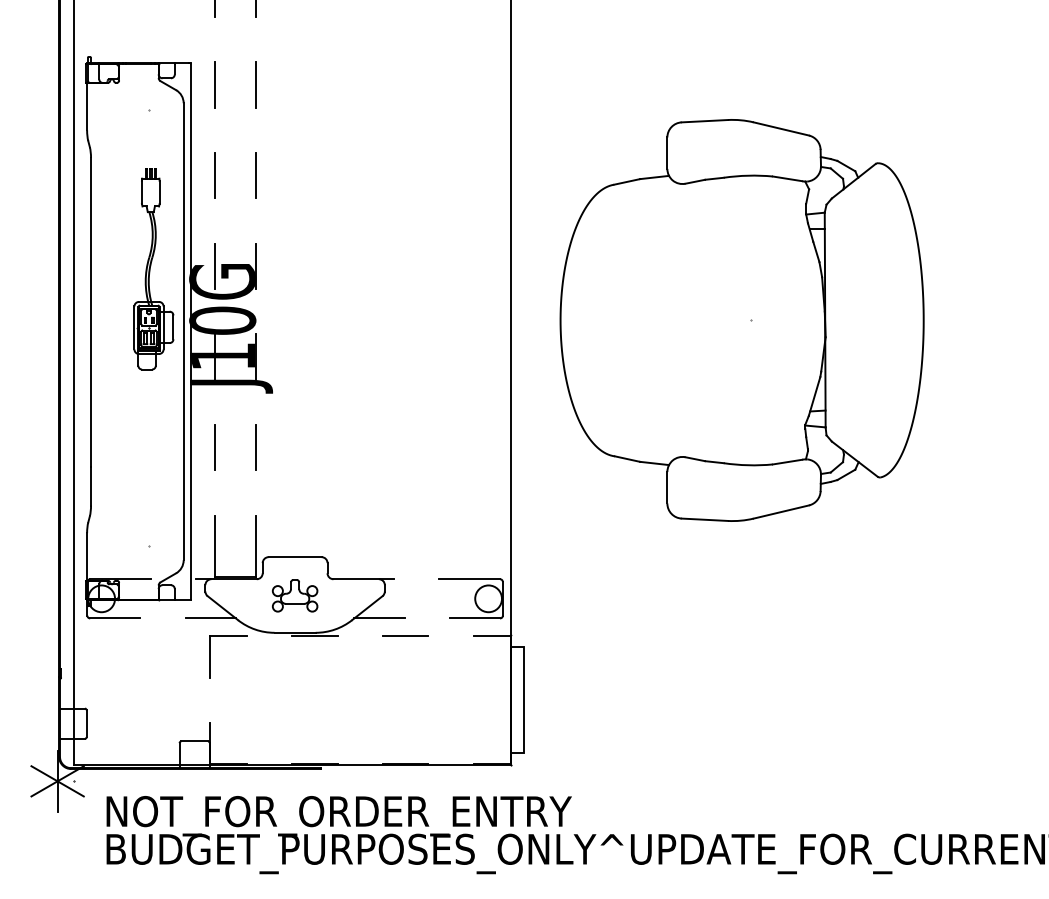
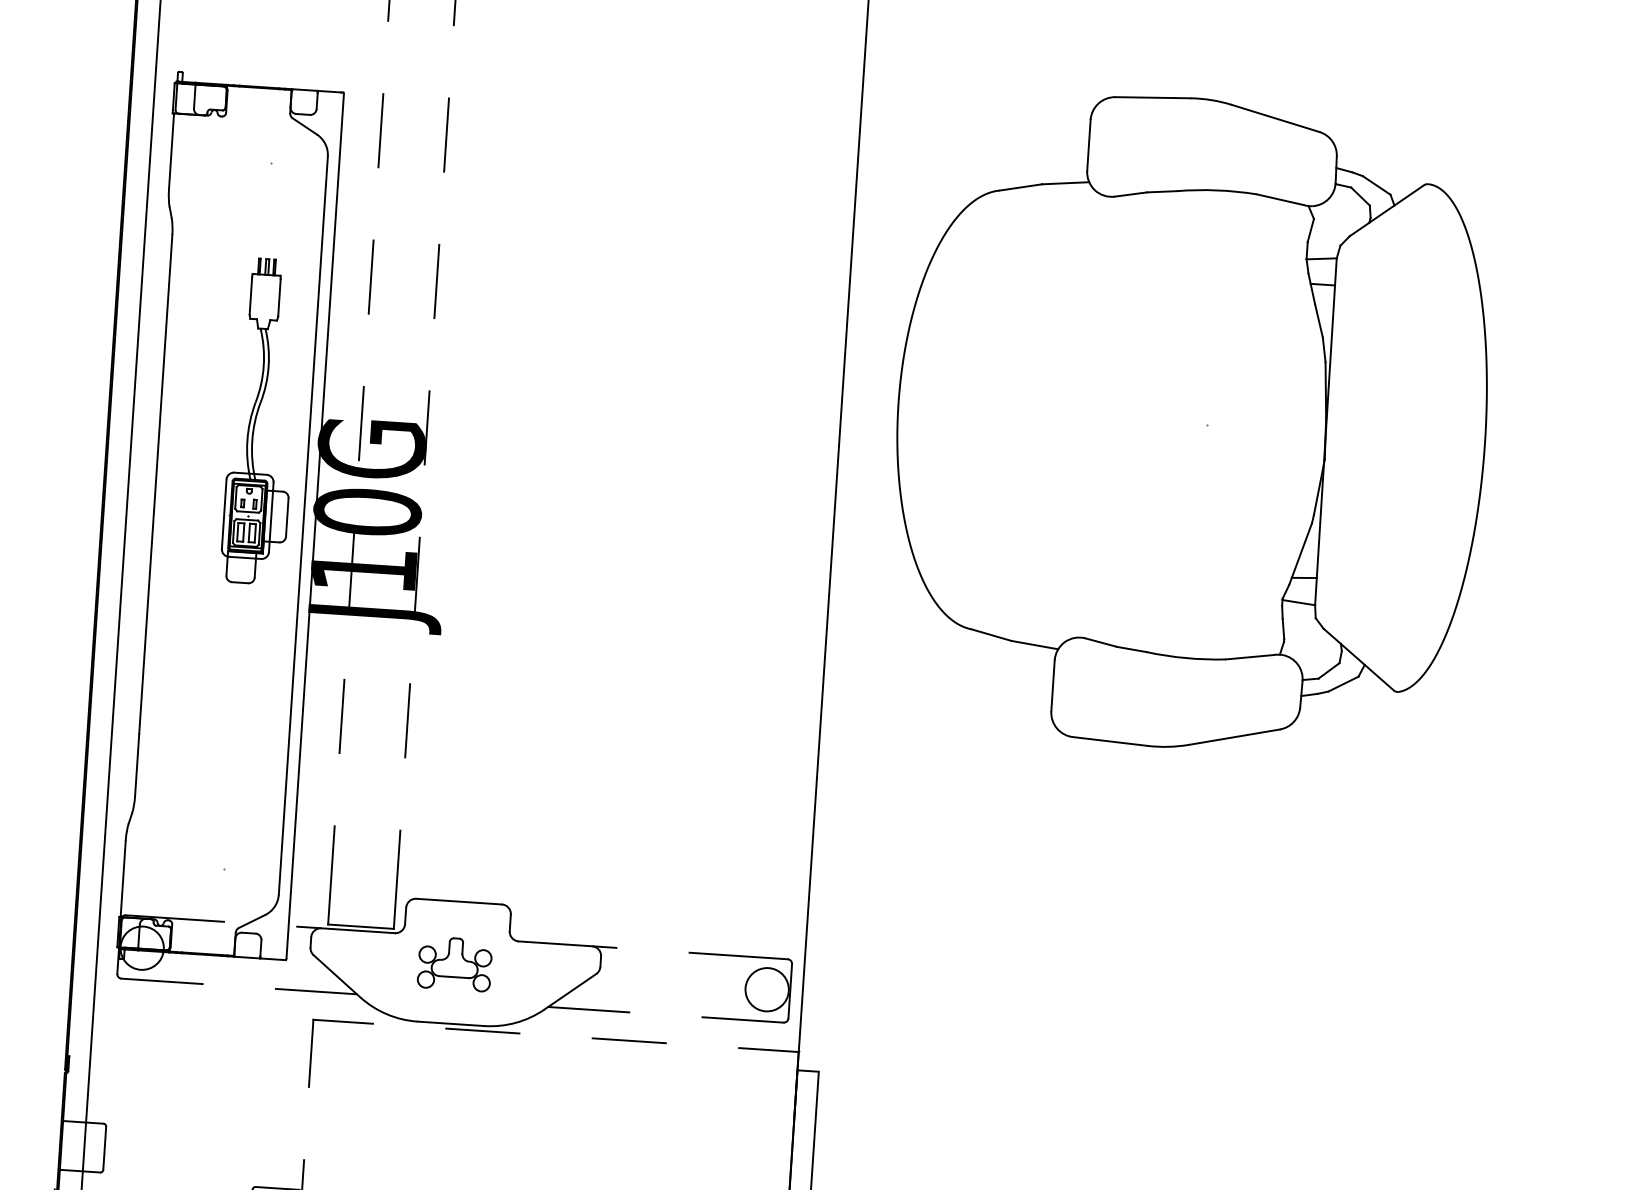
part: (741, 320) -> (1190, 423), moved

